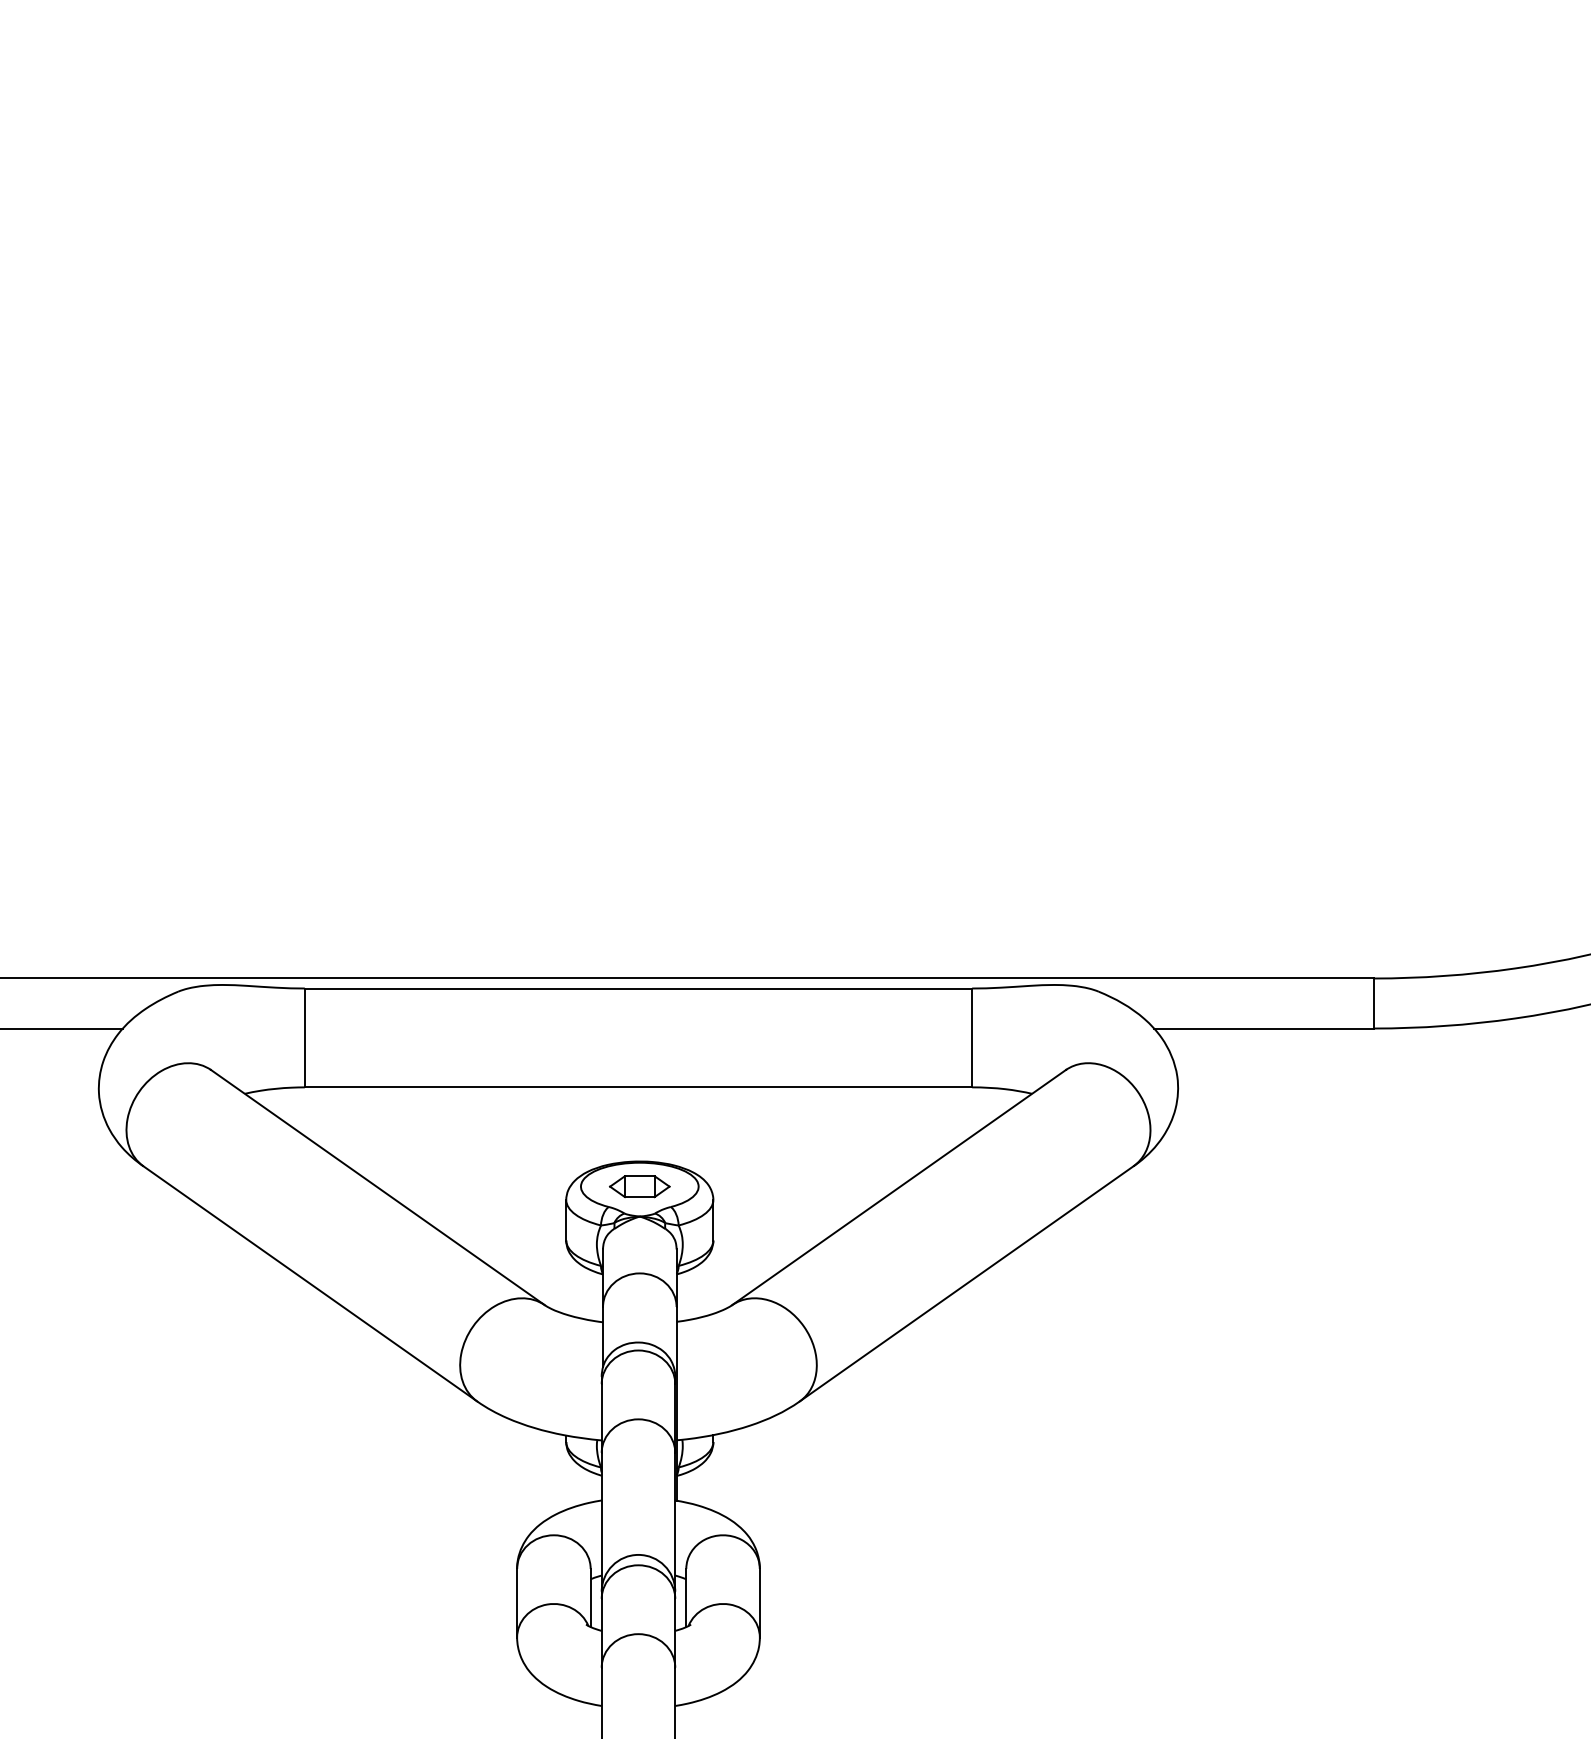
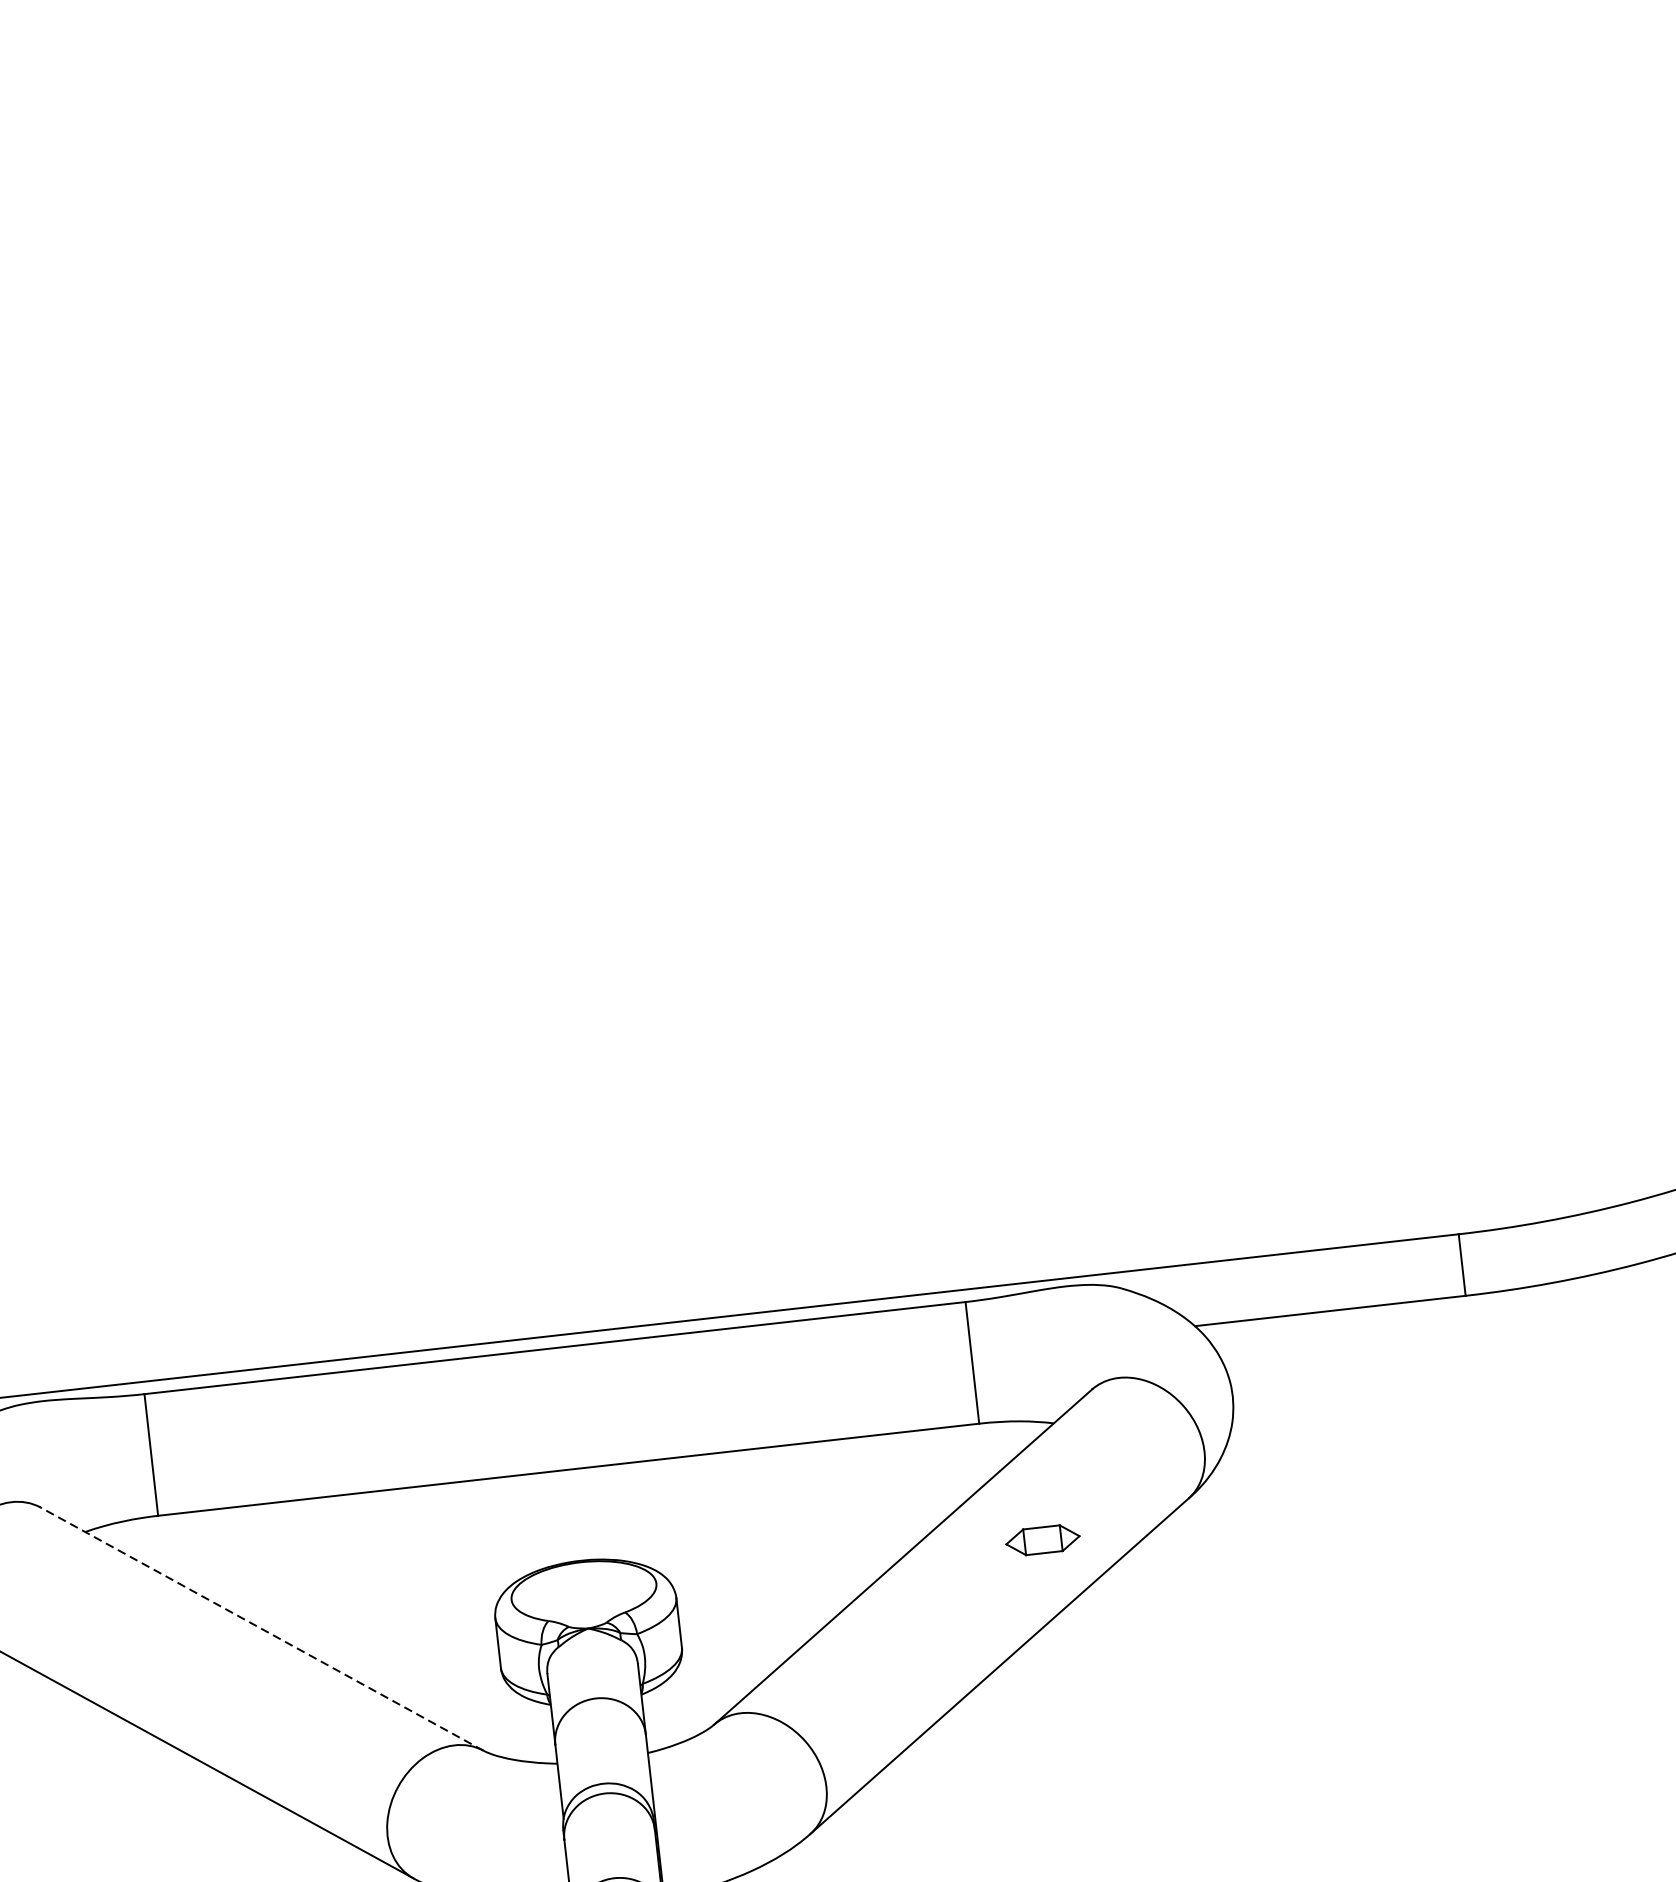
part: (639, 1186) -> (1042, 1540), moved
line: (377, 1187) -> (261, 1628), solid -> dashed

